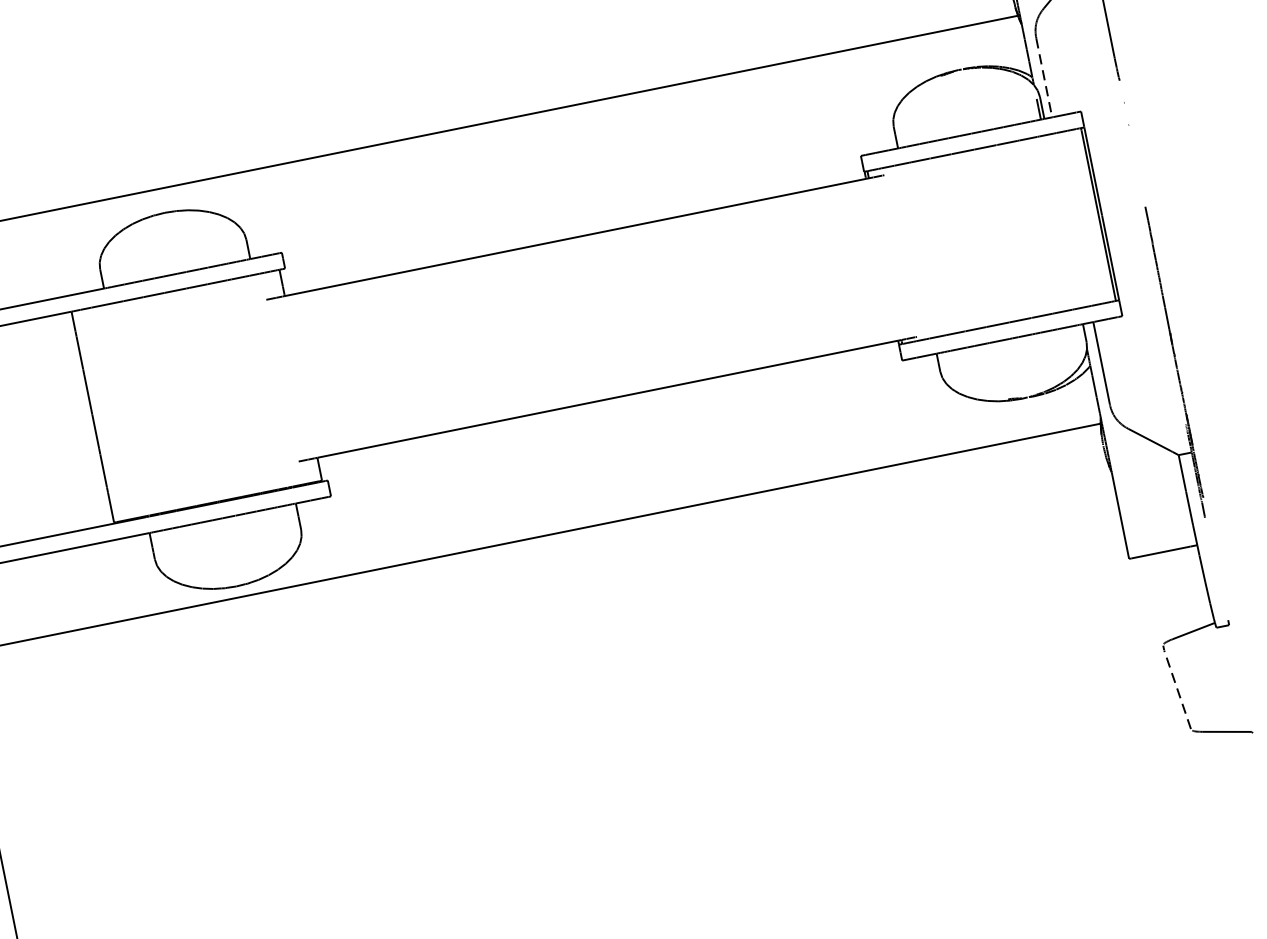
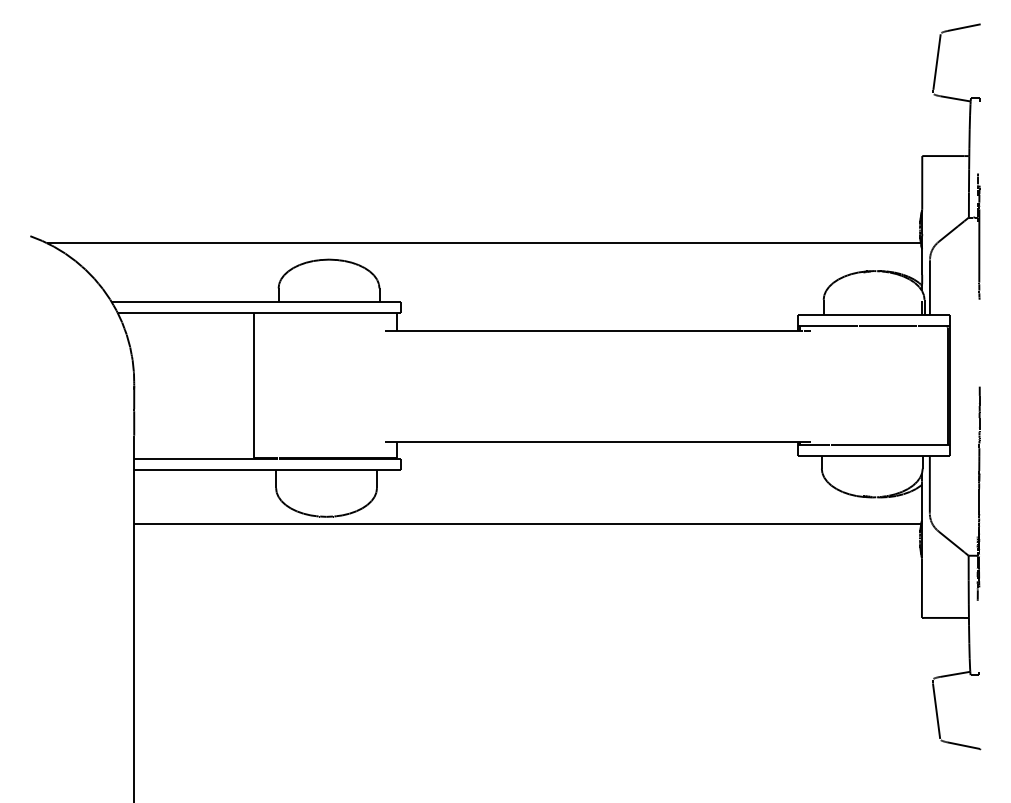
line: (1043, 79) -> (929, 288), dashed -> solid
line: (1177, 688) -> (936, 710), dashed -> solid

